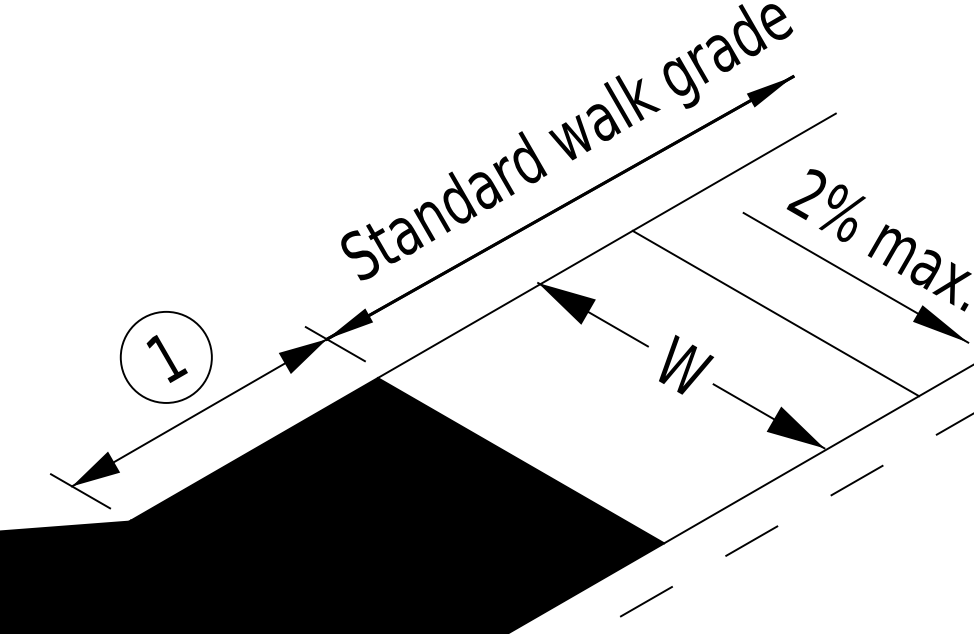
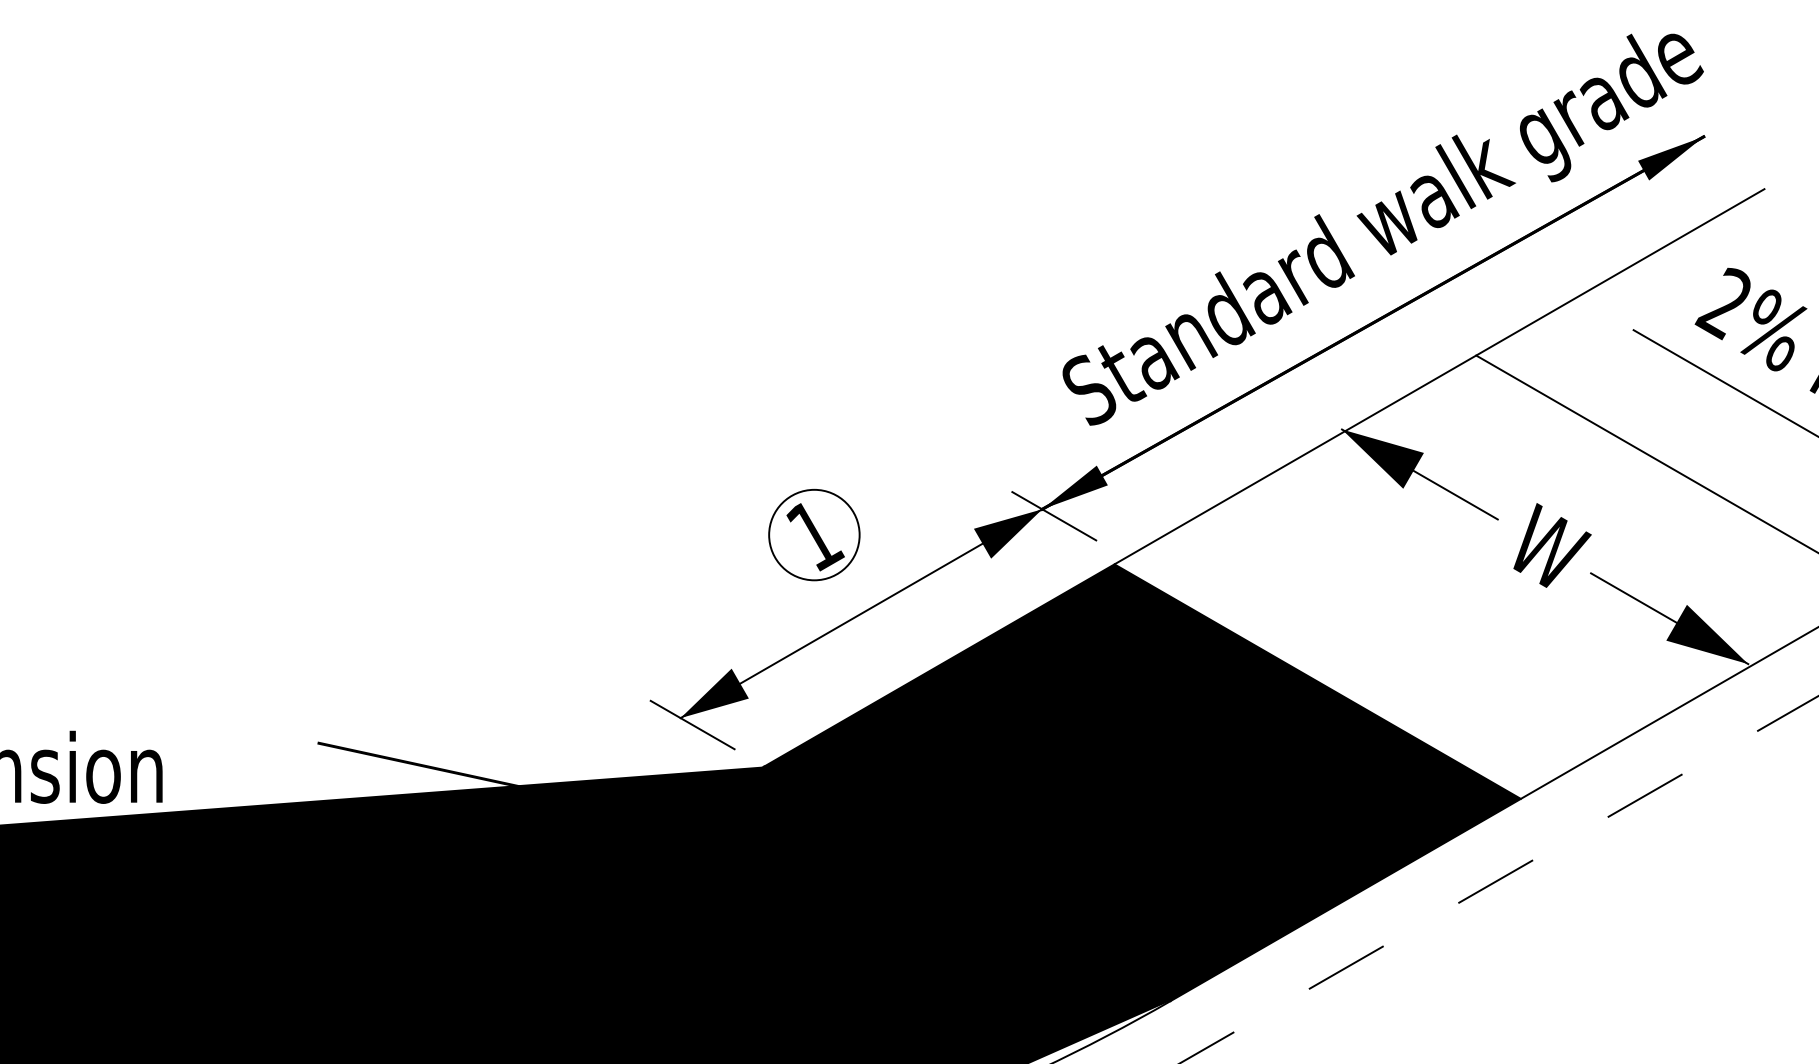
circle: (166, 357) -> (814, 534), size x0.7

